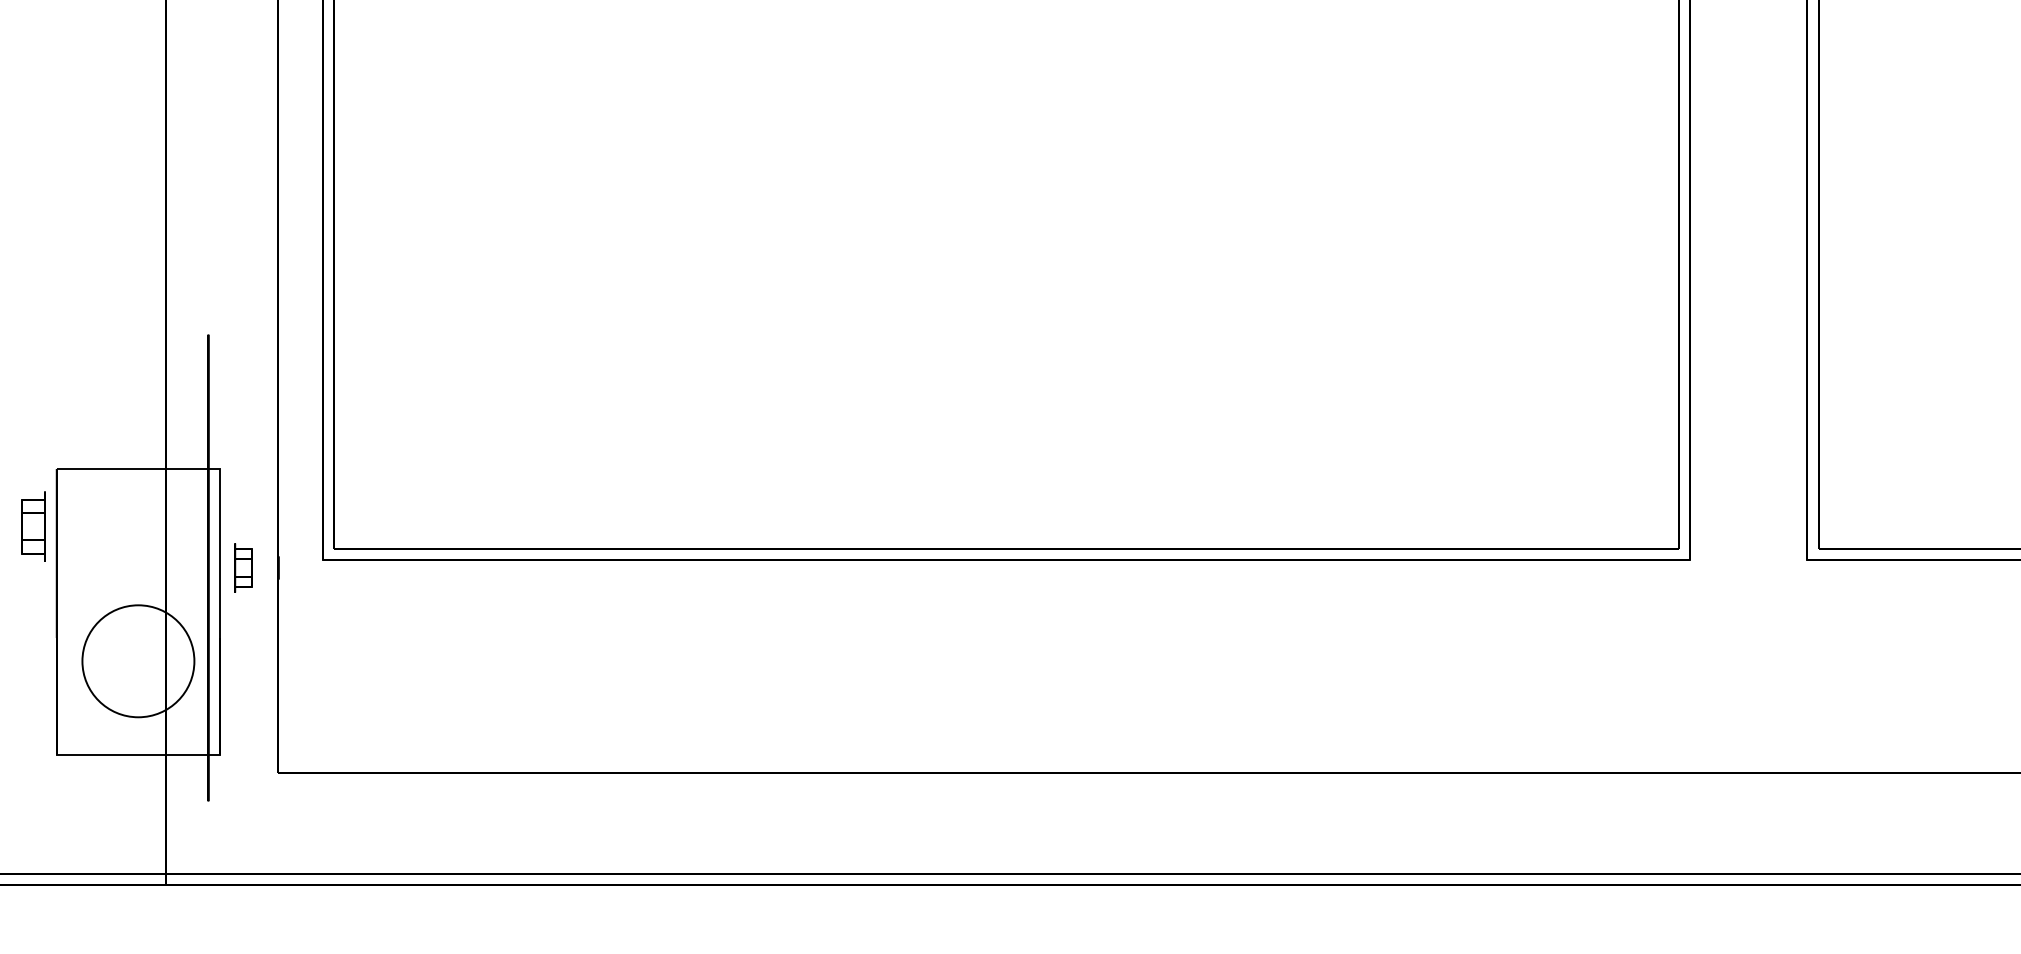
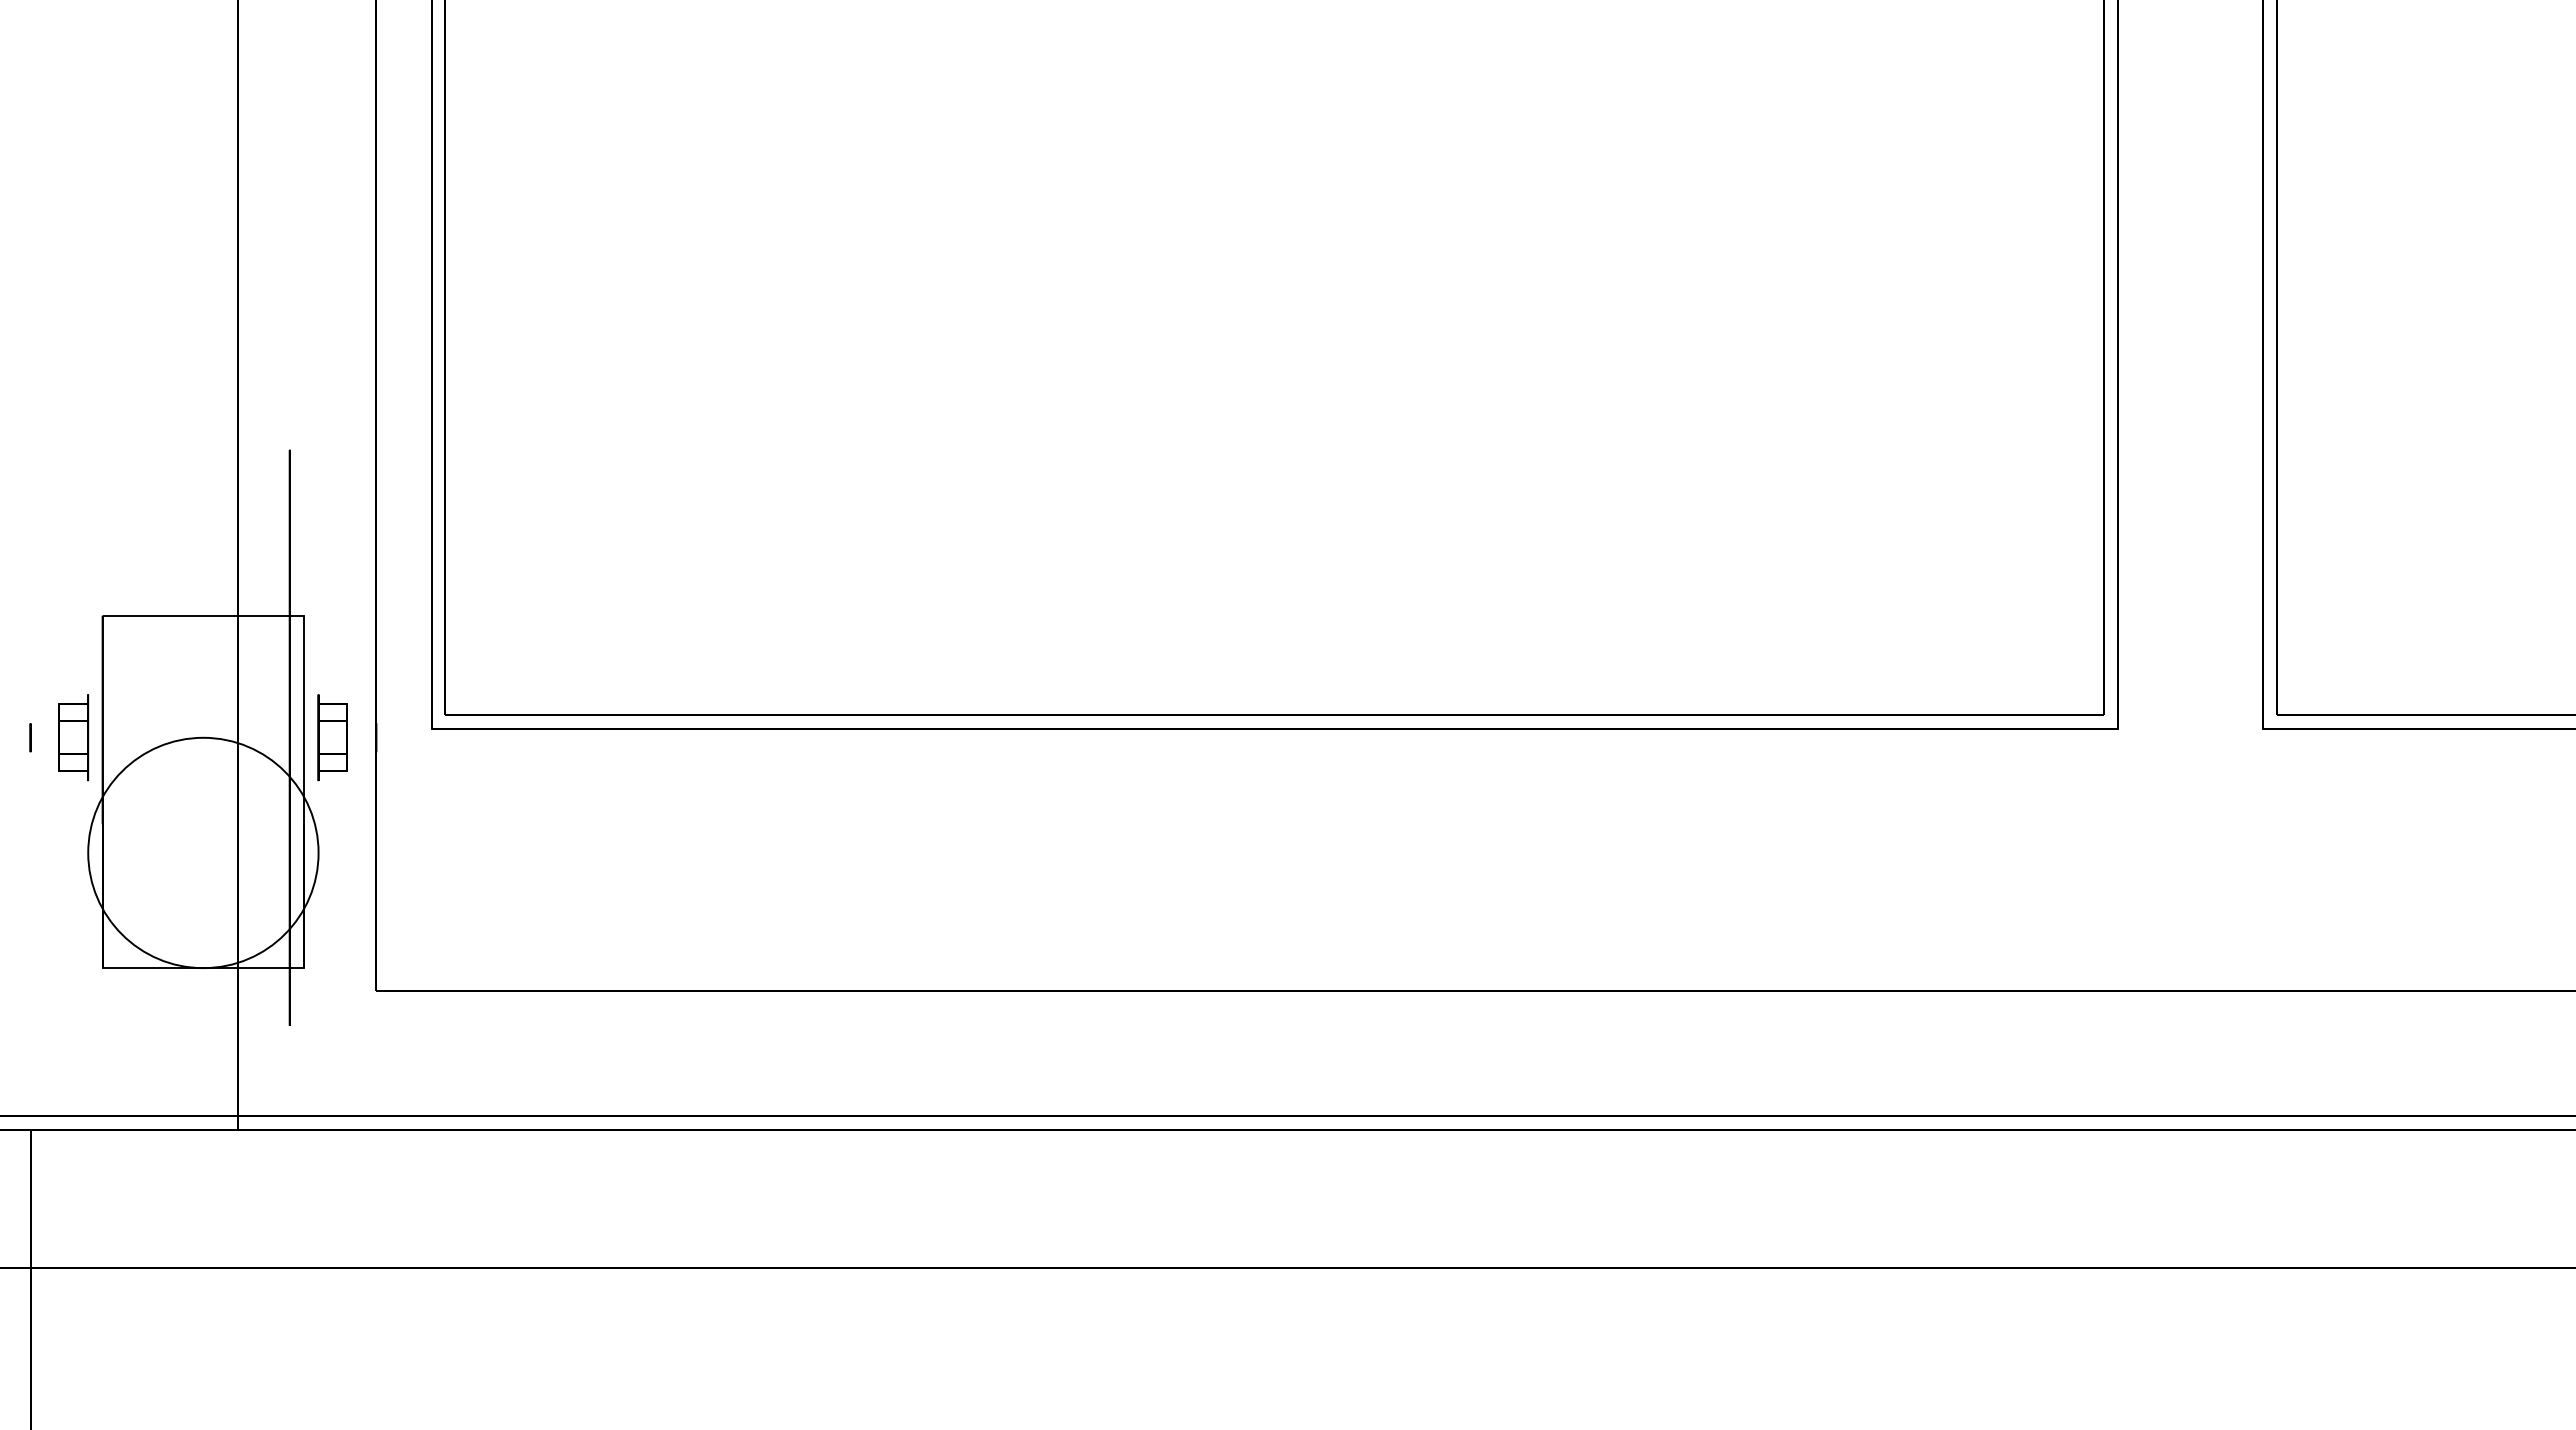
part: (33, 526) -> (73, 737), moved
part: (243, 567) -> (332, 737), size x1.43
circle: (138, 660) -> (203, 852), size x1.67

